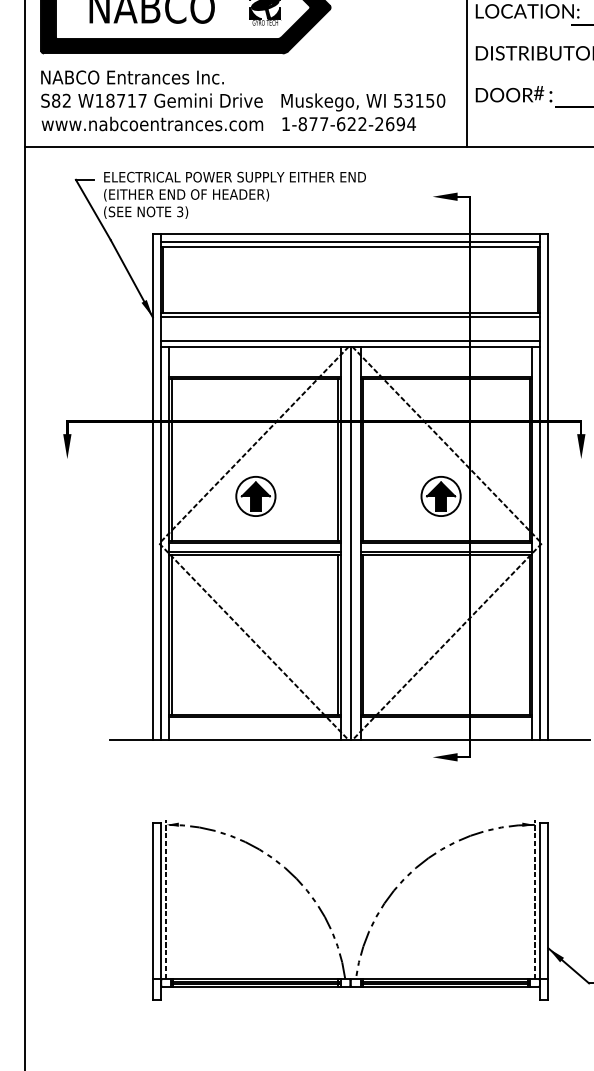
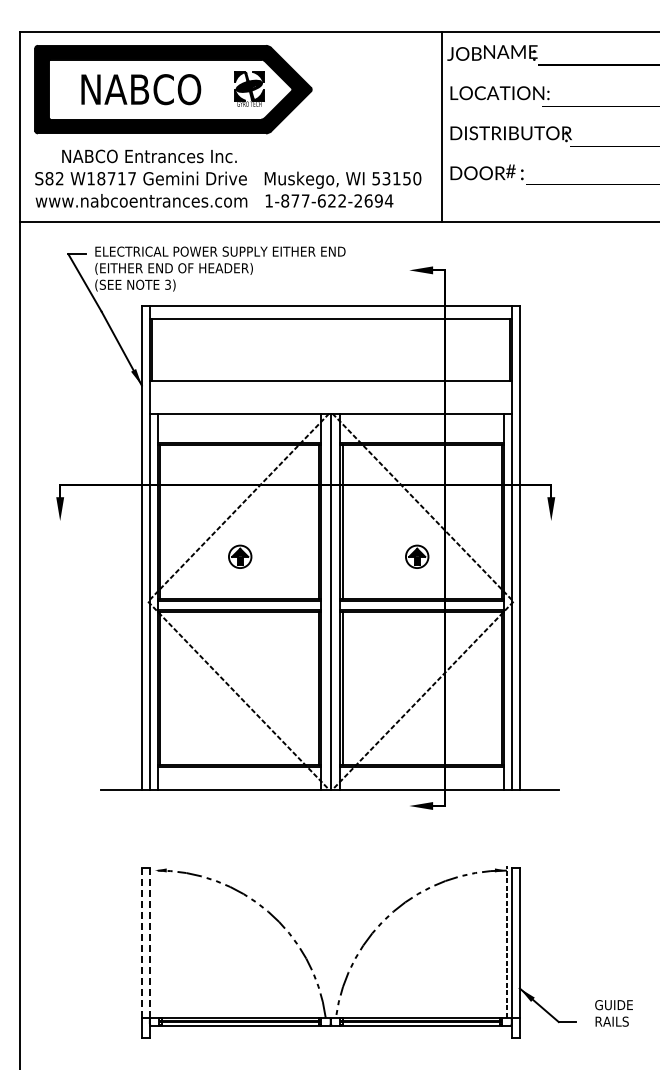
text: (132, 77) -> (149, 156), moved
line: (350, 242) -> (330, 314), removed
line: (350, 317) -> (330, 385), removed
line: (350, 341) -> (330, 408), removed
part: (254, 496) -> (239, 556), size x0.6
part: (440, 496) -> (416, 556), size x0.6
line: (166, 899) -> (154, 941), removed
line: (152, 901) -> (141, 943), solid -> dashed
line: (160, 901) -> (149, 943), solid -> dashed

